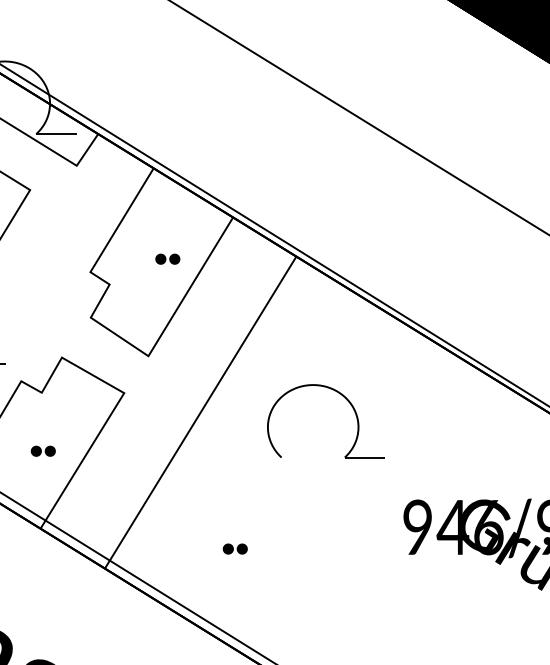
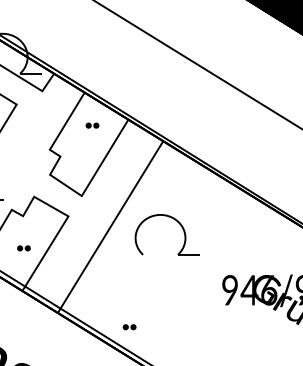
part: (167, 258) -> (92, 125), moved
part: (338, 395) -> (174, 220), moved
part: (235, 549) -> (129, 327), moved

